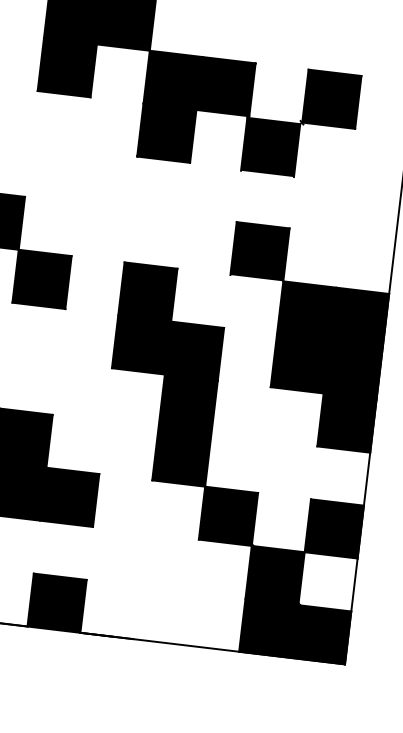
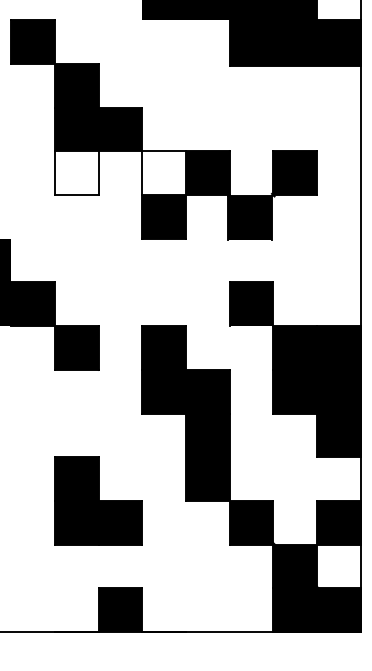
fill: (67, 66) -> (76, 172), removed
fill: (173, 79) -> (164, 172), removed

